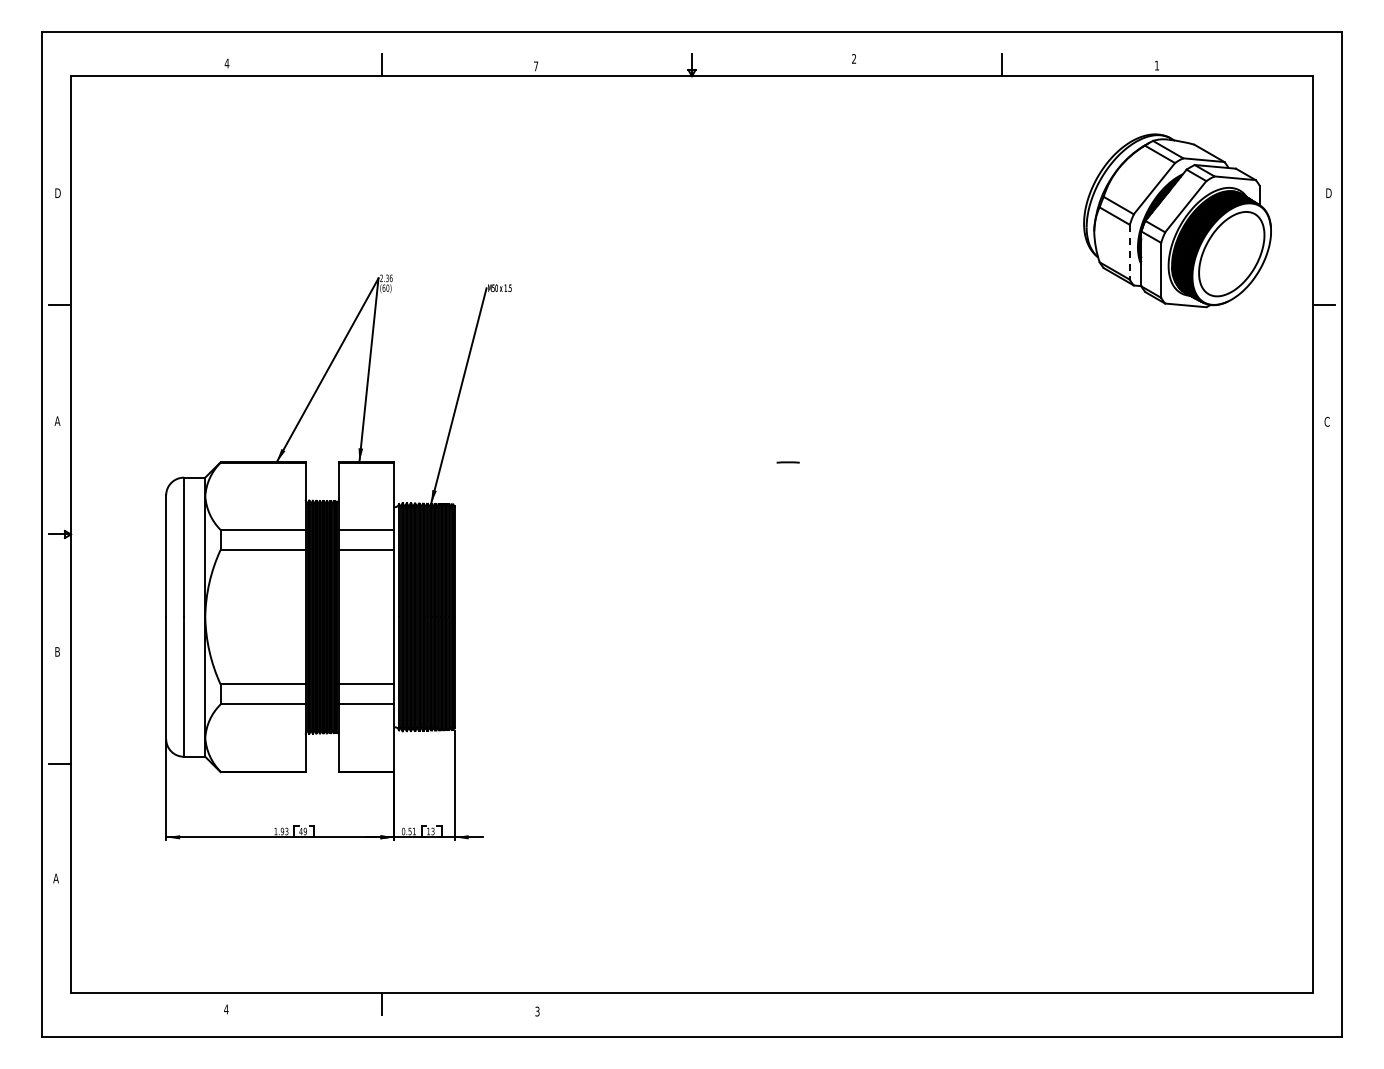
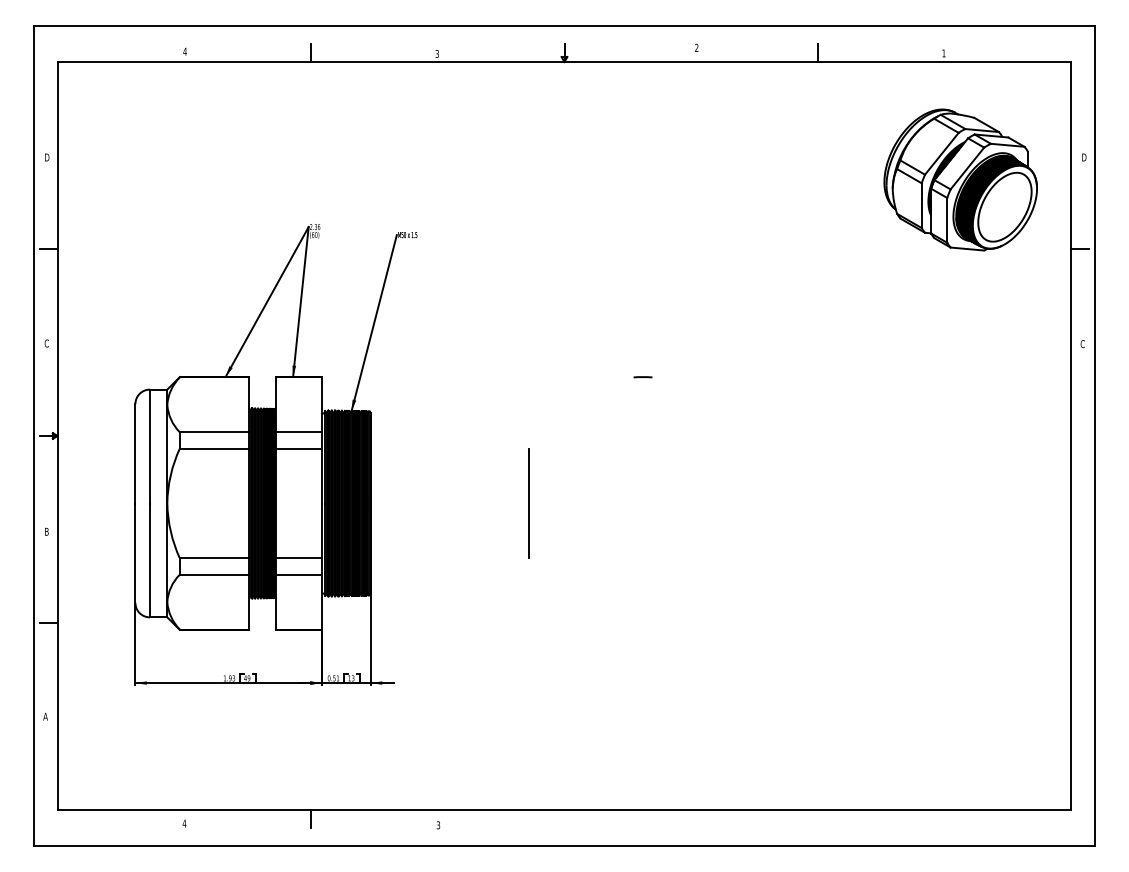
text: (536, 66) -> (437, 54), 7 -> 3
line: (1129, 252) -> (921, 205), dashed -> solid
text: (57, 421) -> (46, 343), A -> C
line: (648, 616) -> (529, 502), added

